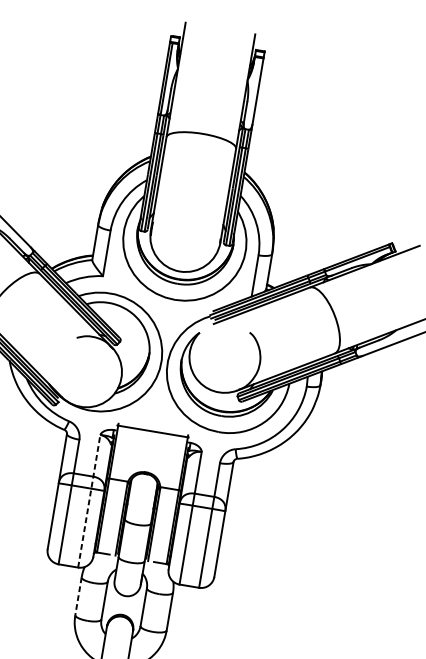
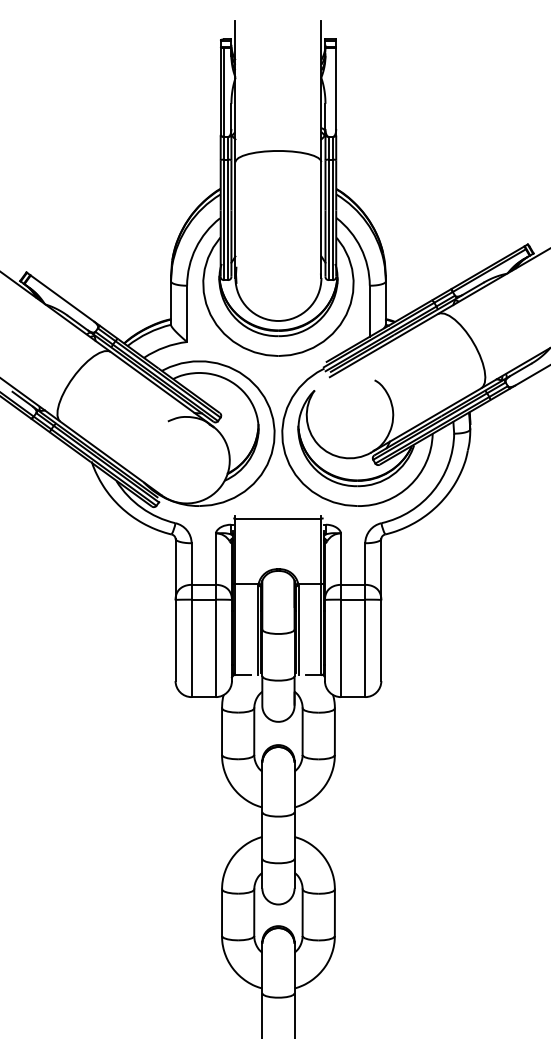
line: (88, 501) -> (215, 615), dashed -> solid
line: (78, 597) -> (222, 732), dashed -> solid

